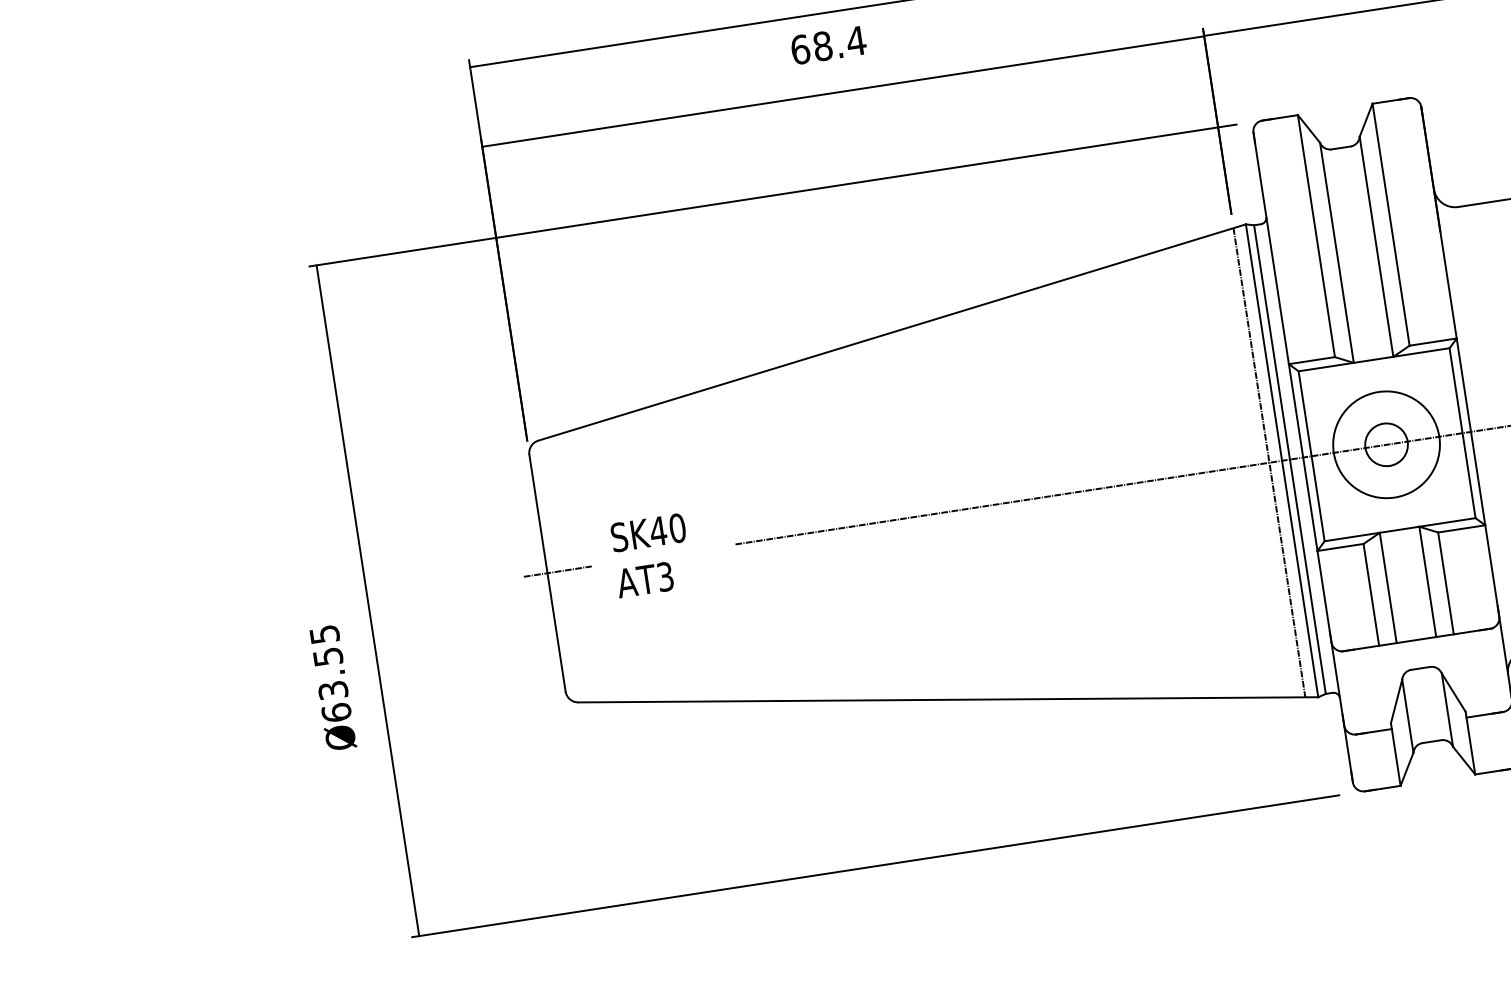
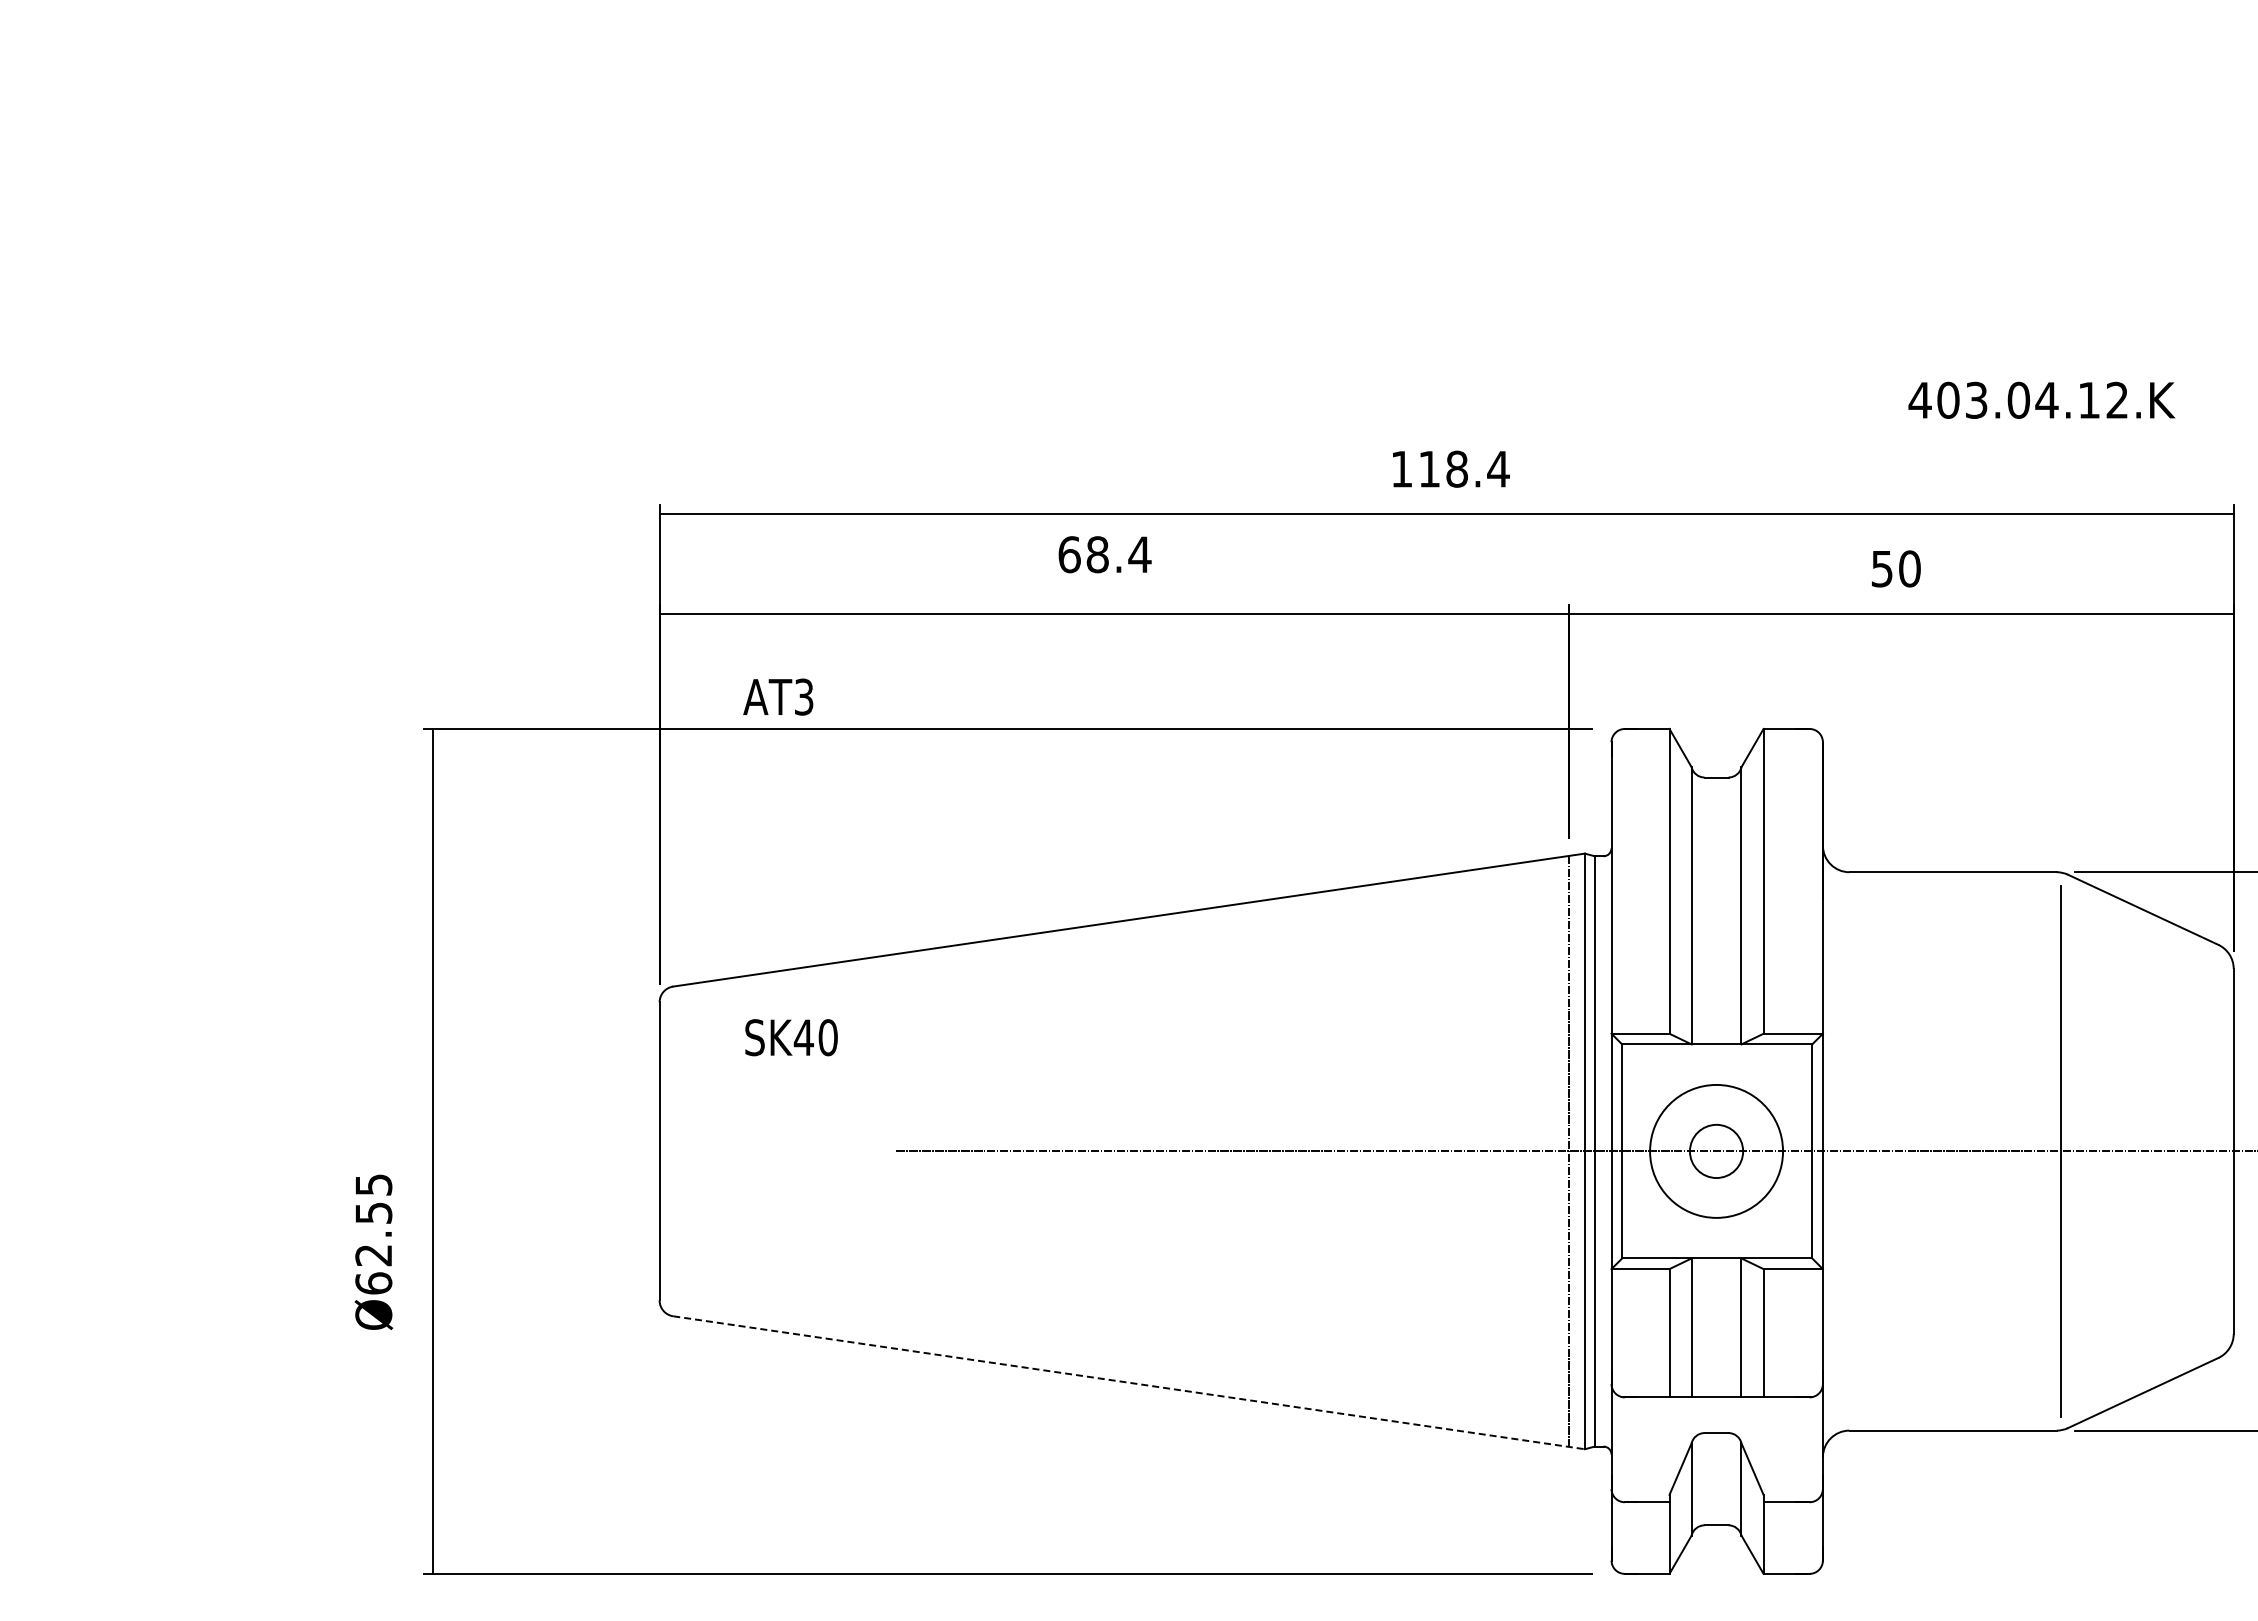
text: (648, 532) -> (791, 1037), moved
line: (557, 571) -> (672, 1151), removed
text: (645, 579) -> (778, 696), moved
text: (333, 690) -> (373, 1255), Ø63.55 -> Ø62.55
line: (948, 699) -> (1129, 1382), solid -> dashed

